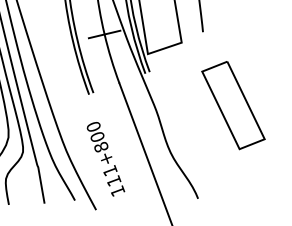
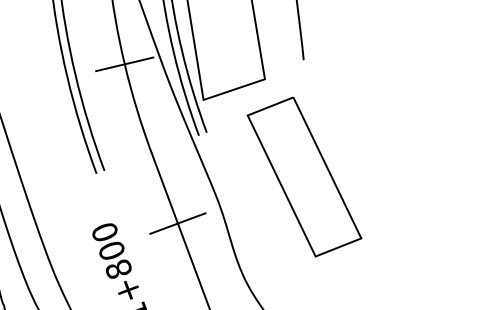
part: (233, 105) -> (304, 177), moved
line: (133, 121) -> (177, 222), added

